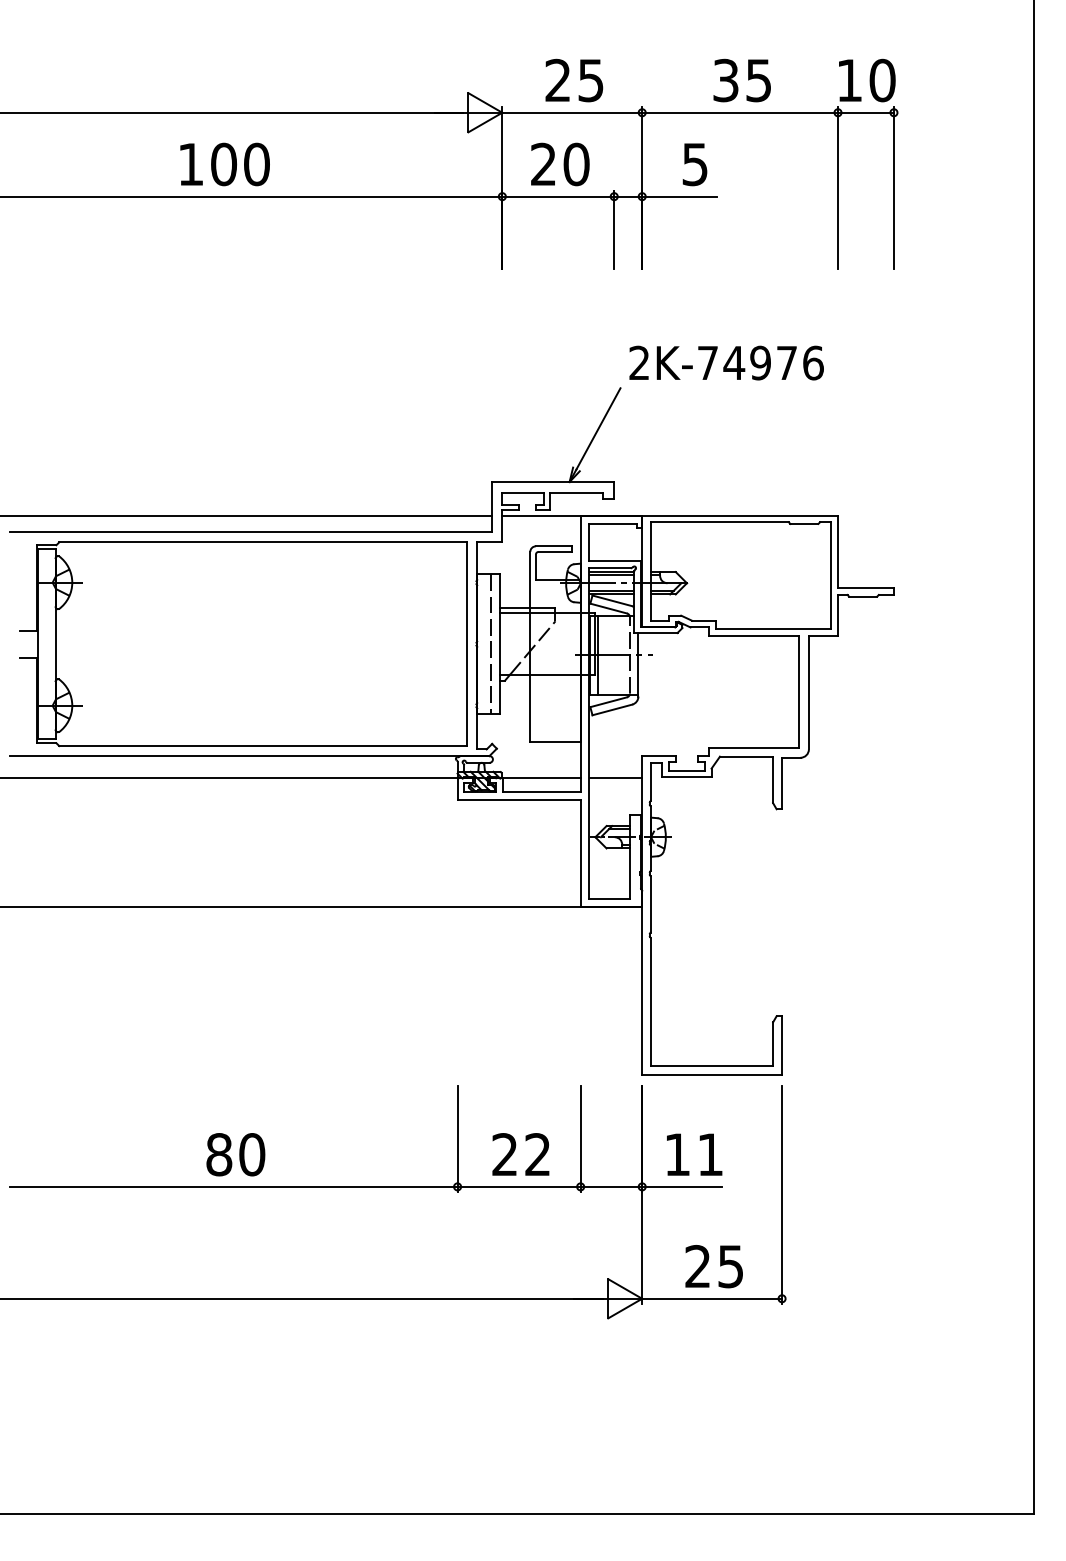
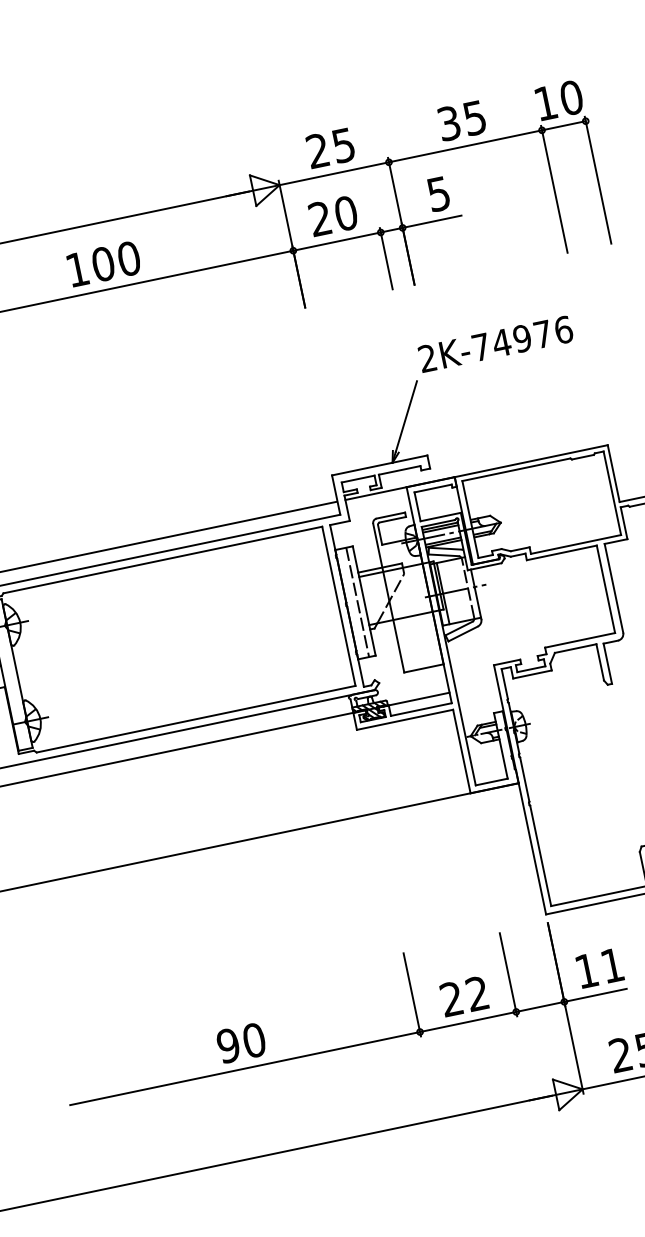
text: (224, 164) -> (103, 264), moved
line: (615, 778) -> (476, 687), removed
text: (219, 1154) -> (228, 1045), 80 -> 90

